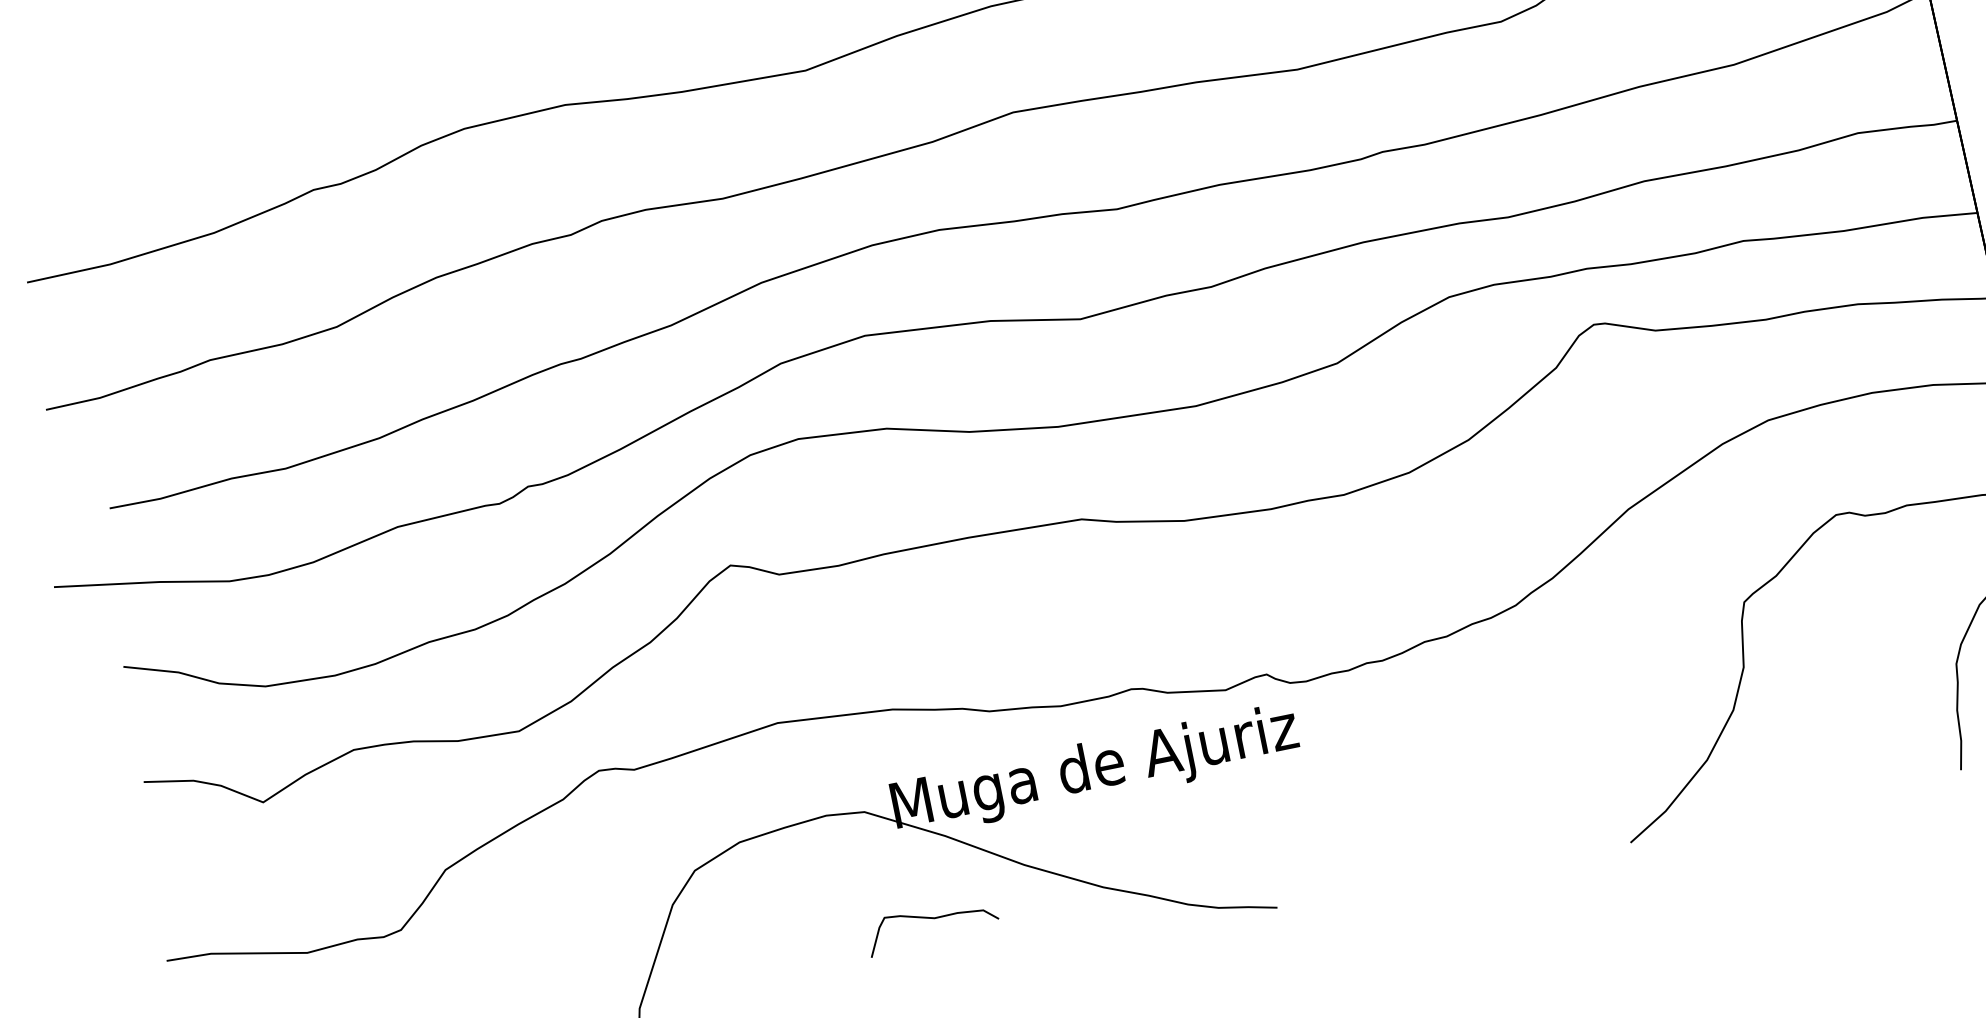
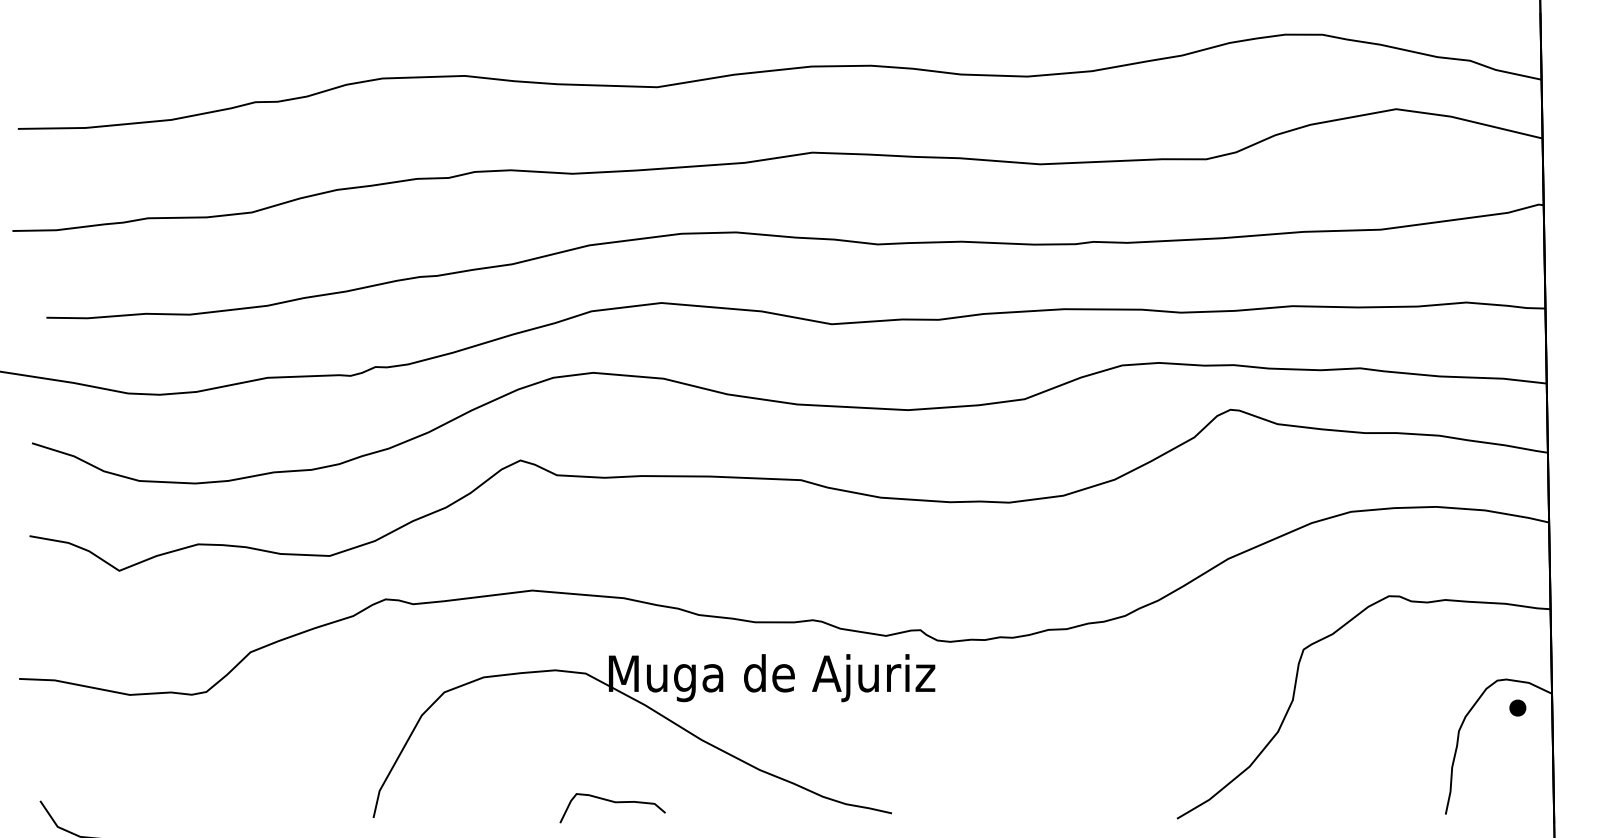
curve: (934, 919) -> (615, 803), moved

